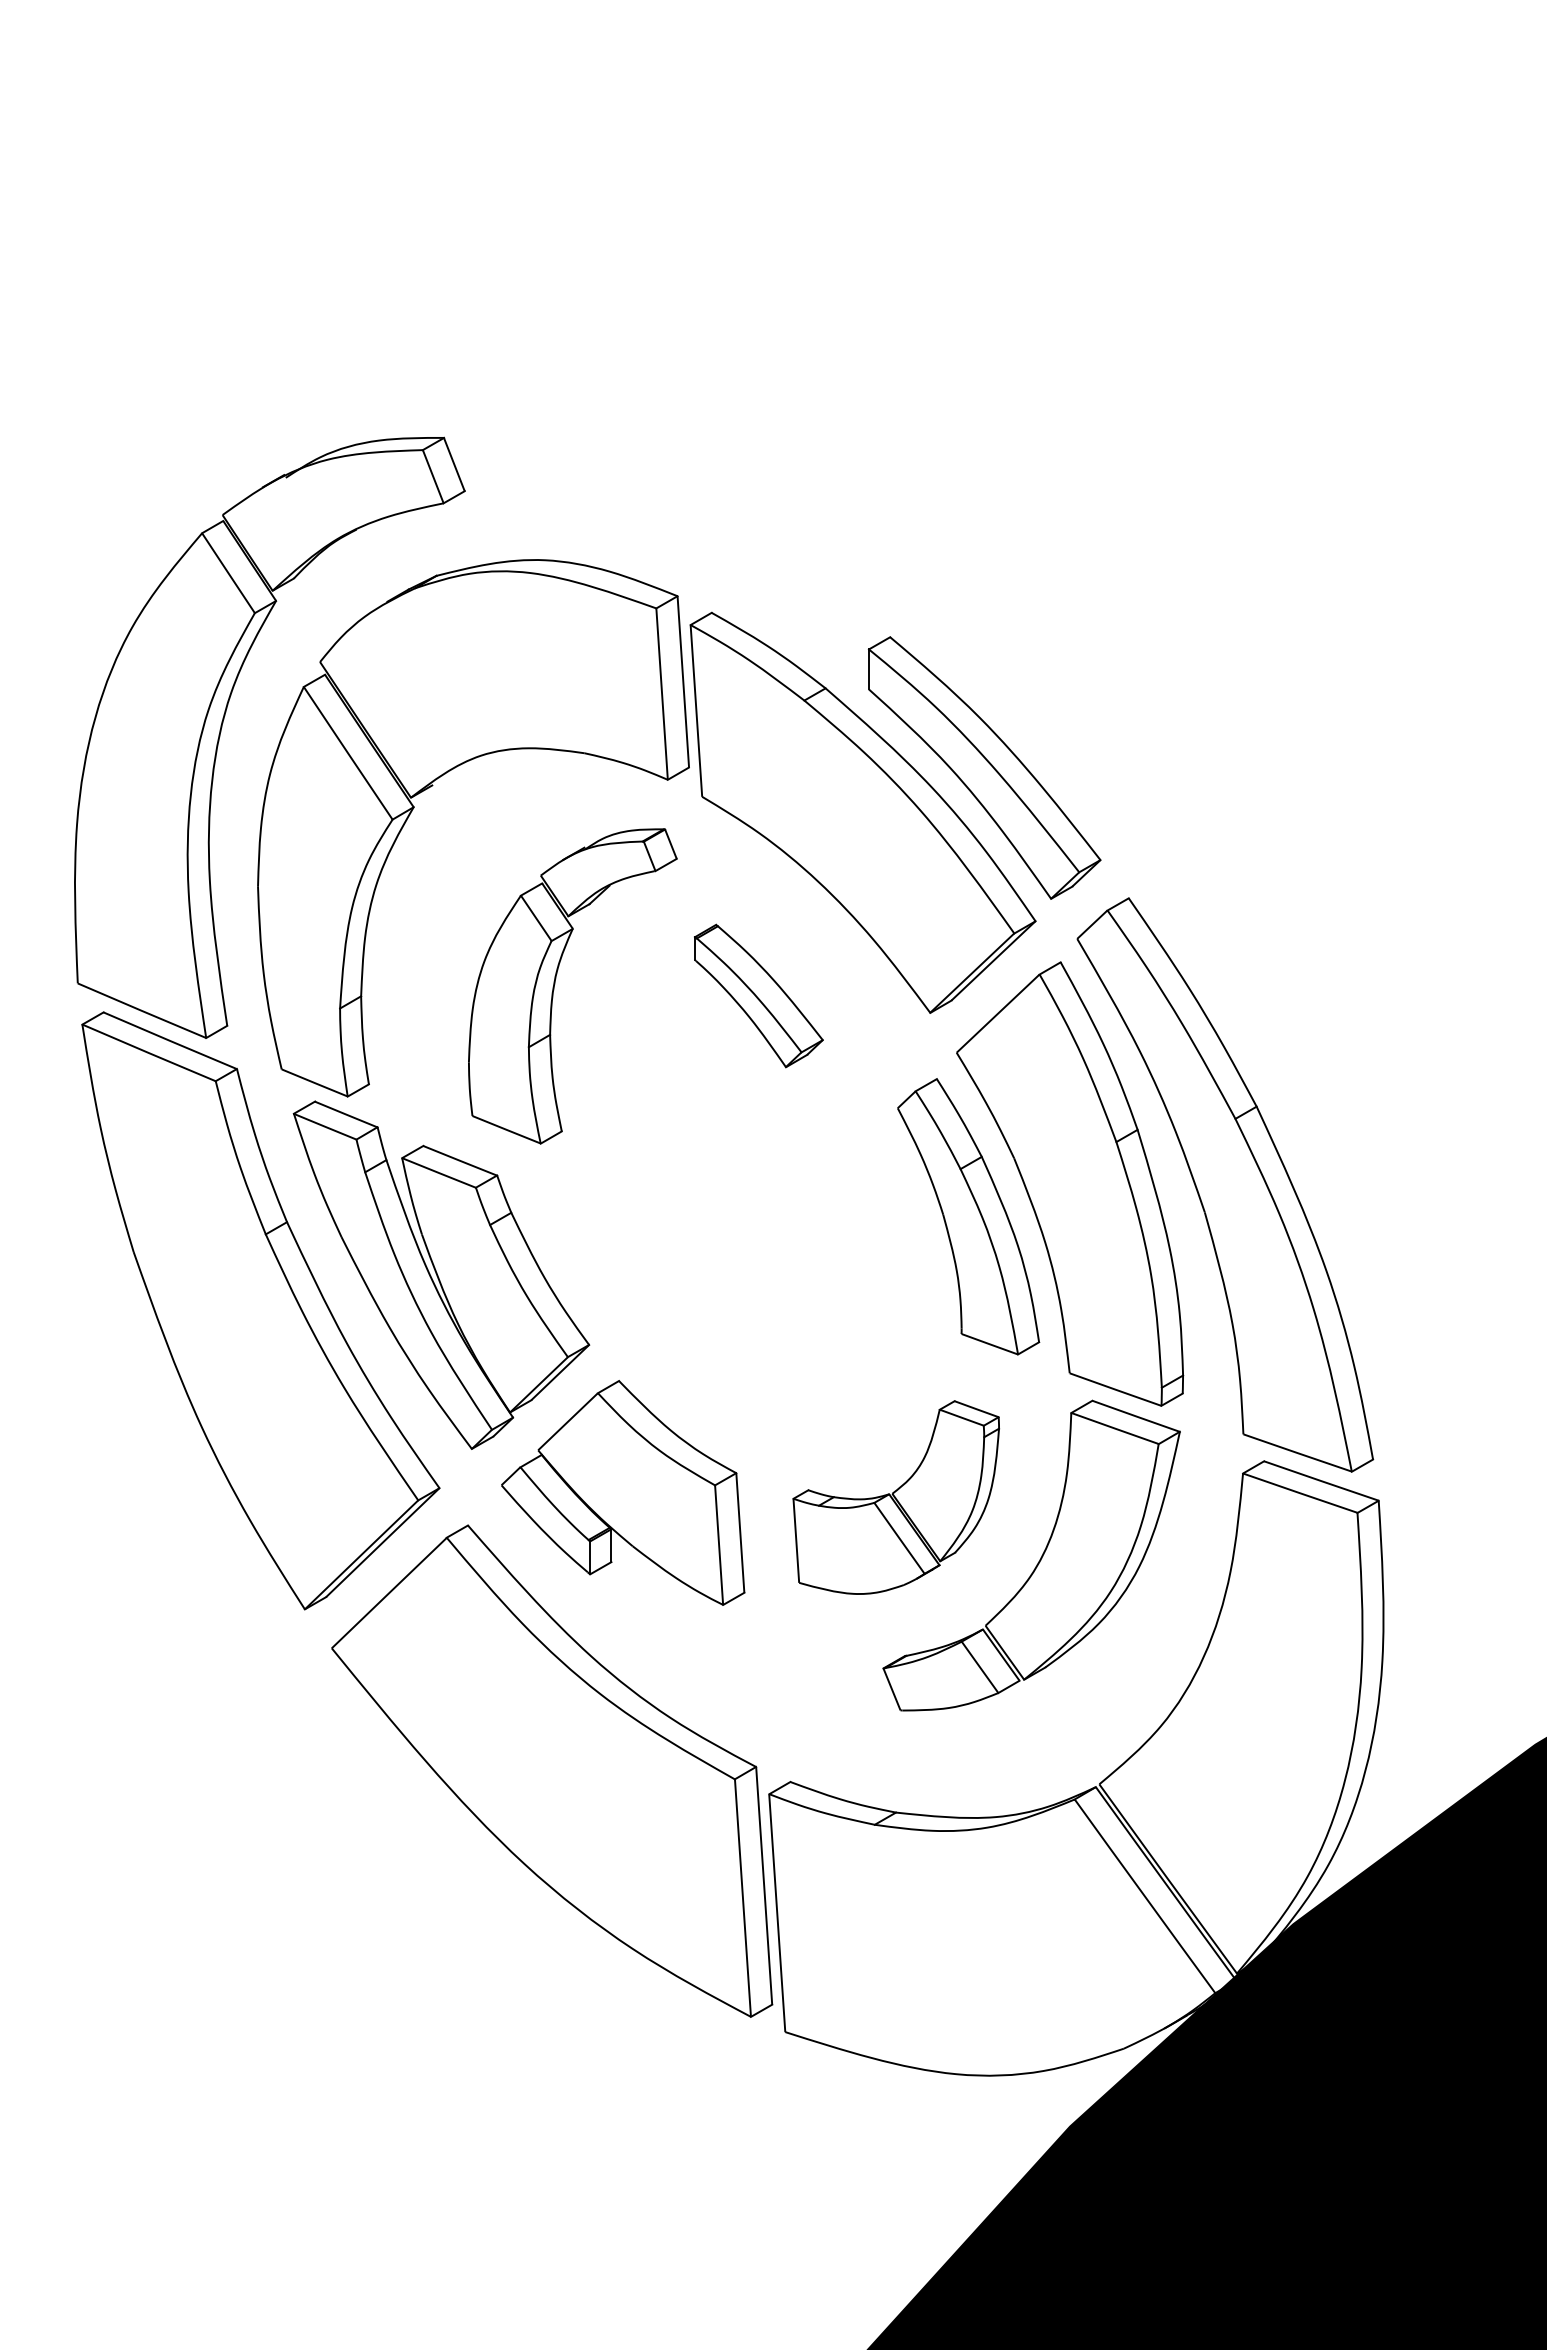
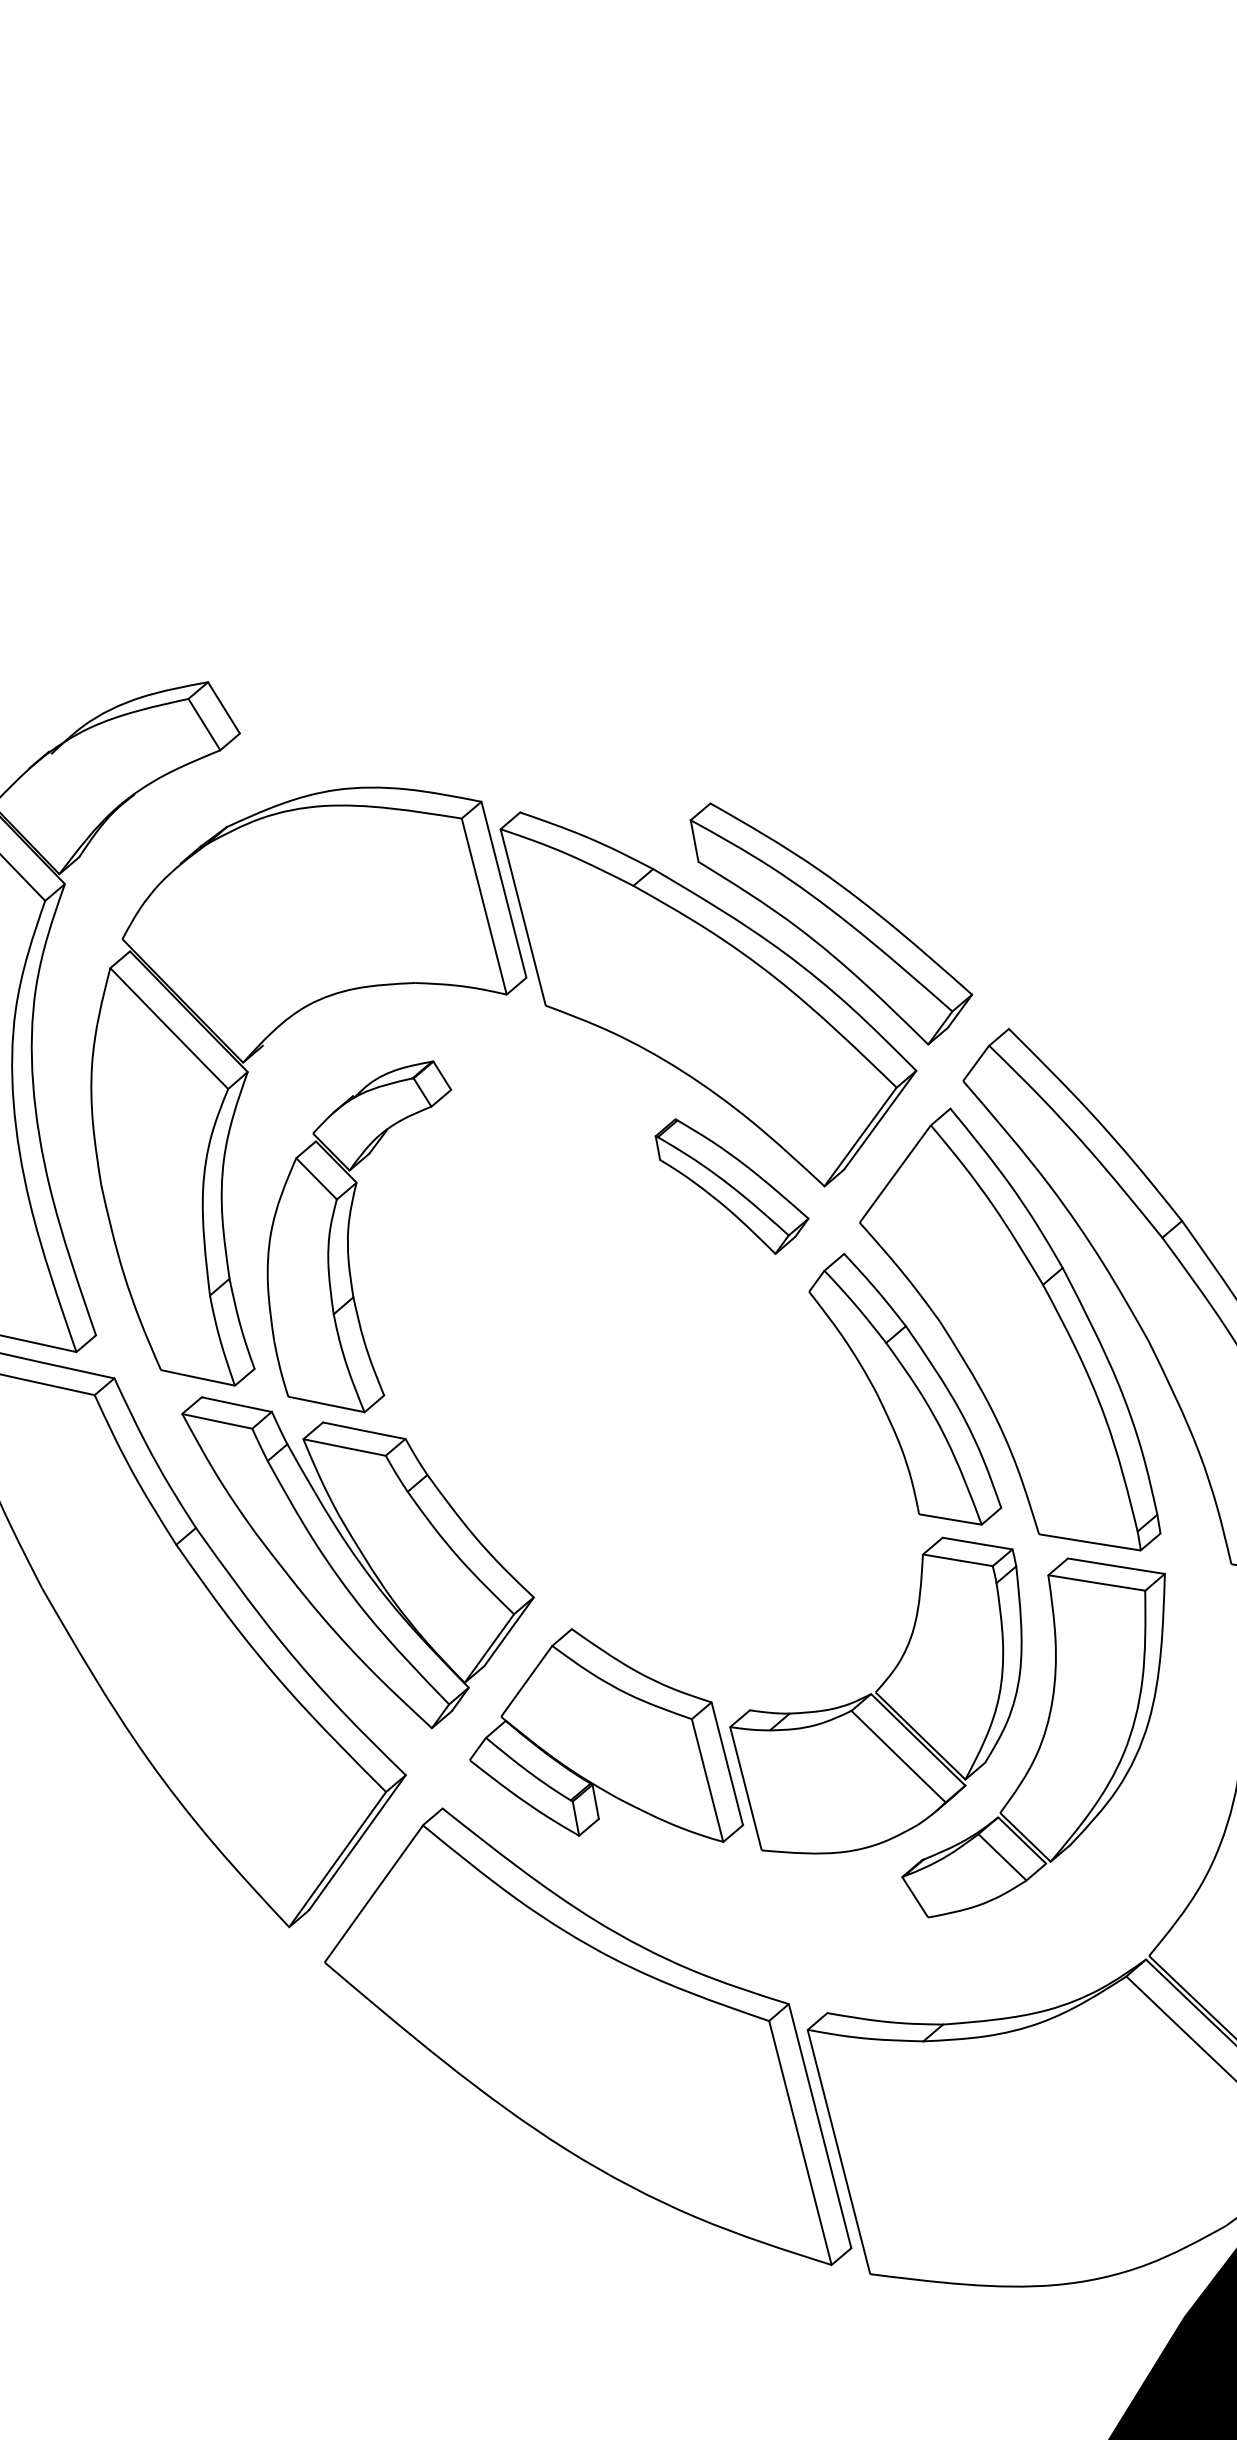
part: (555, 984) -> (349, 1243), moved
part: (758, 995) -> (733, 1184), moved
part: (896, 1497) -> (882, 1696), size x1.43

